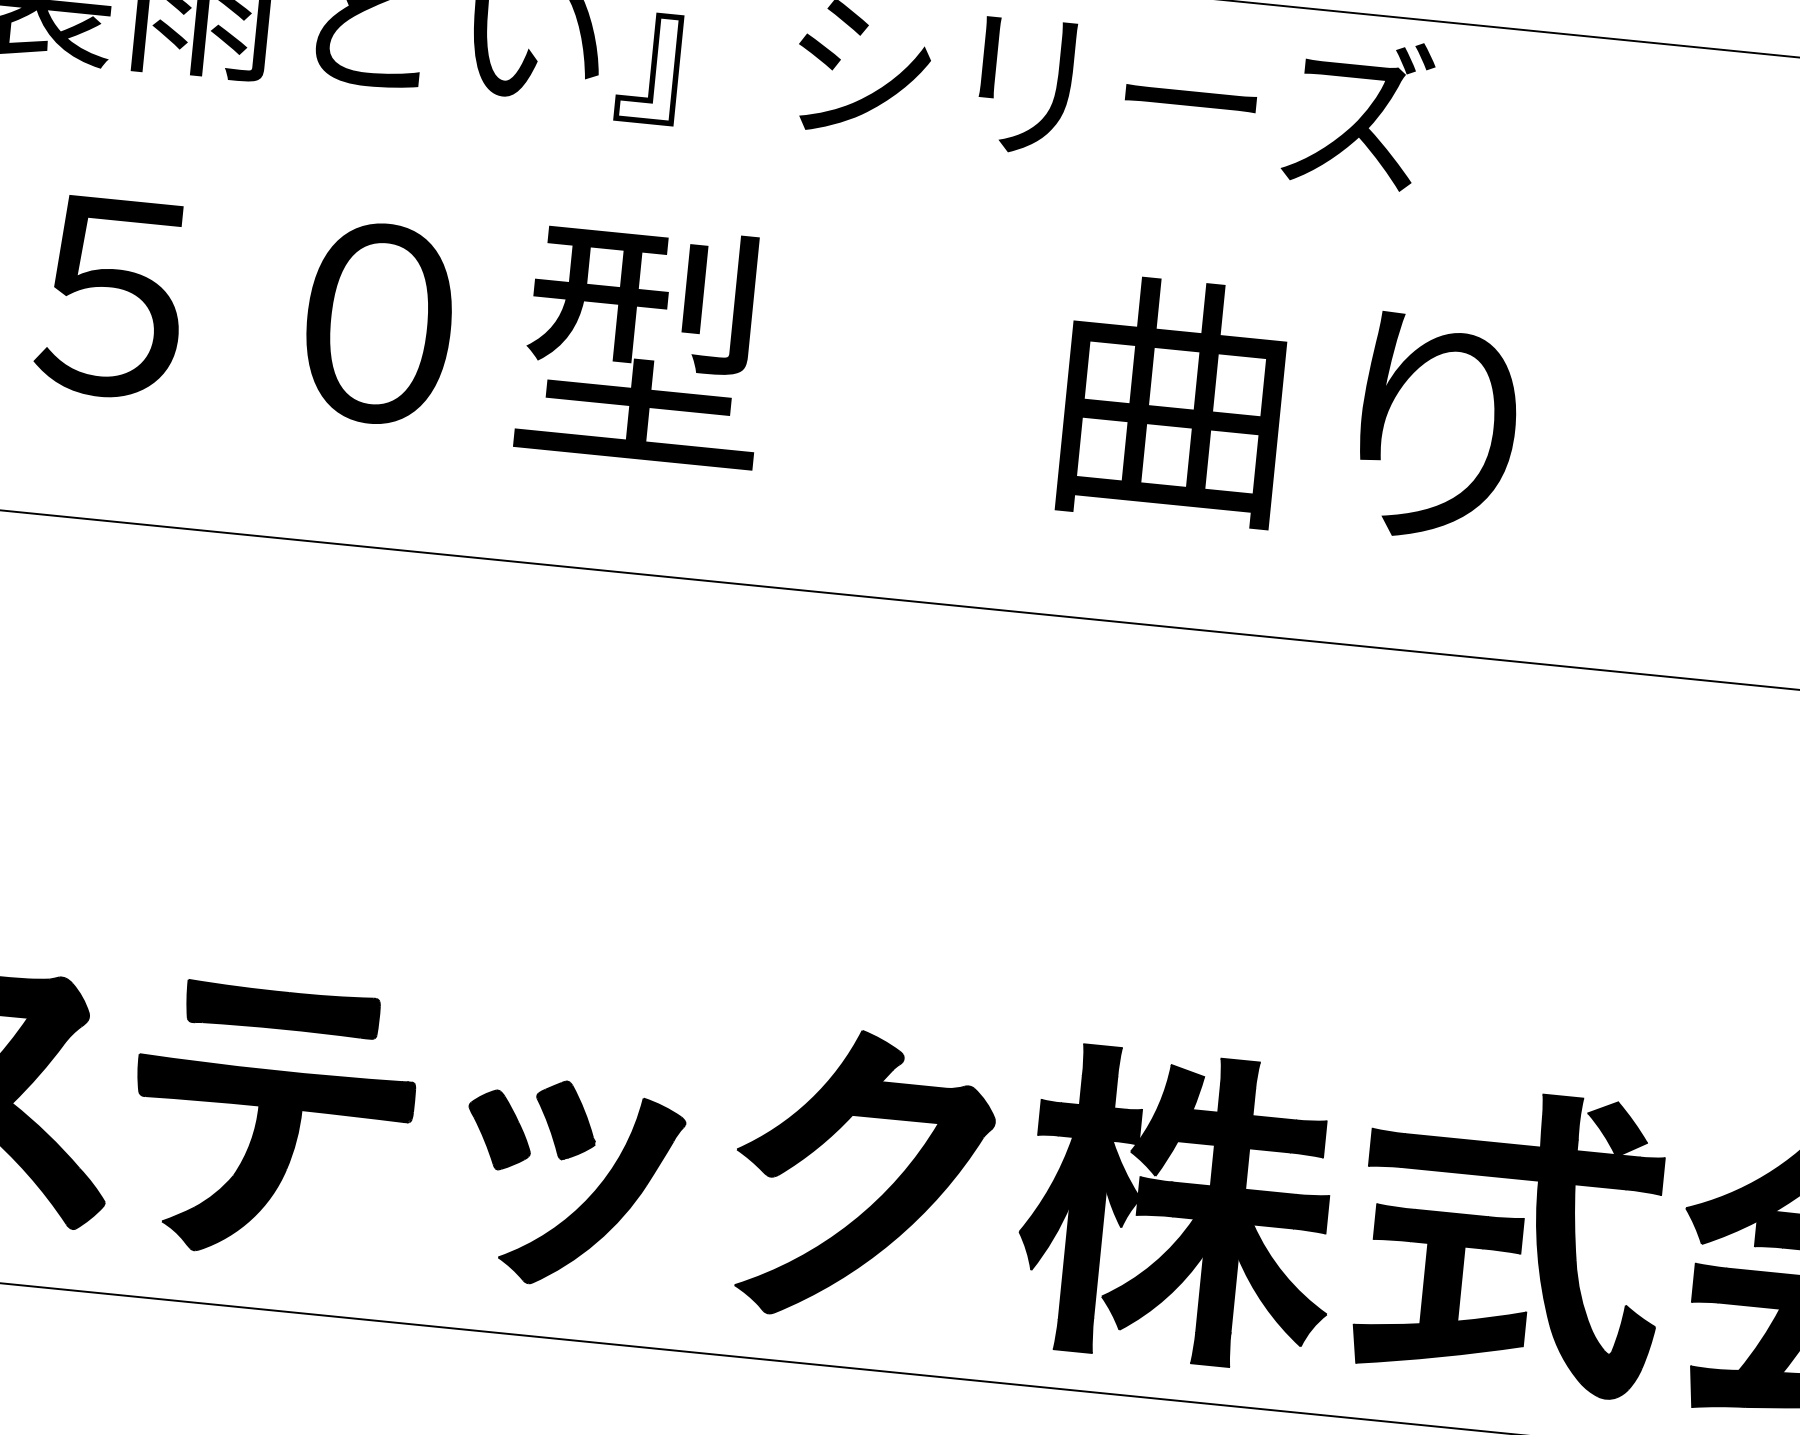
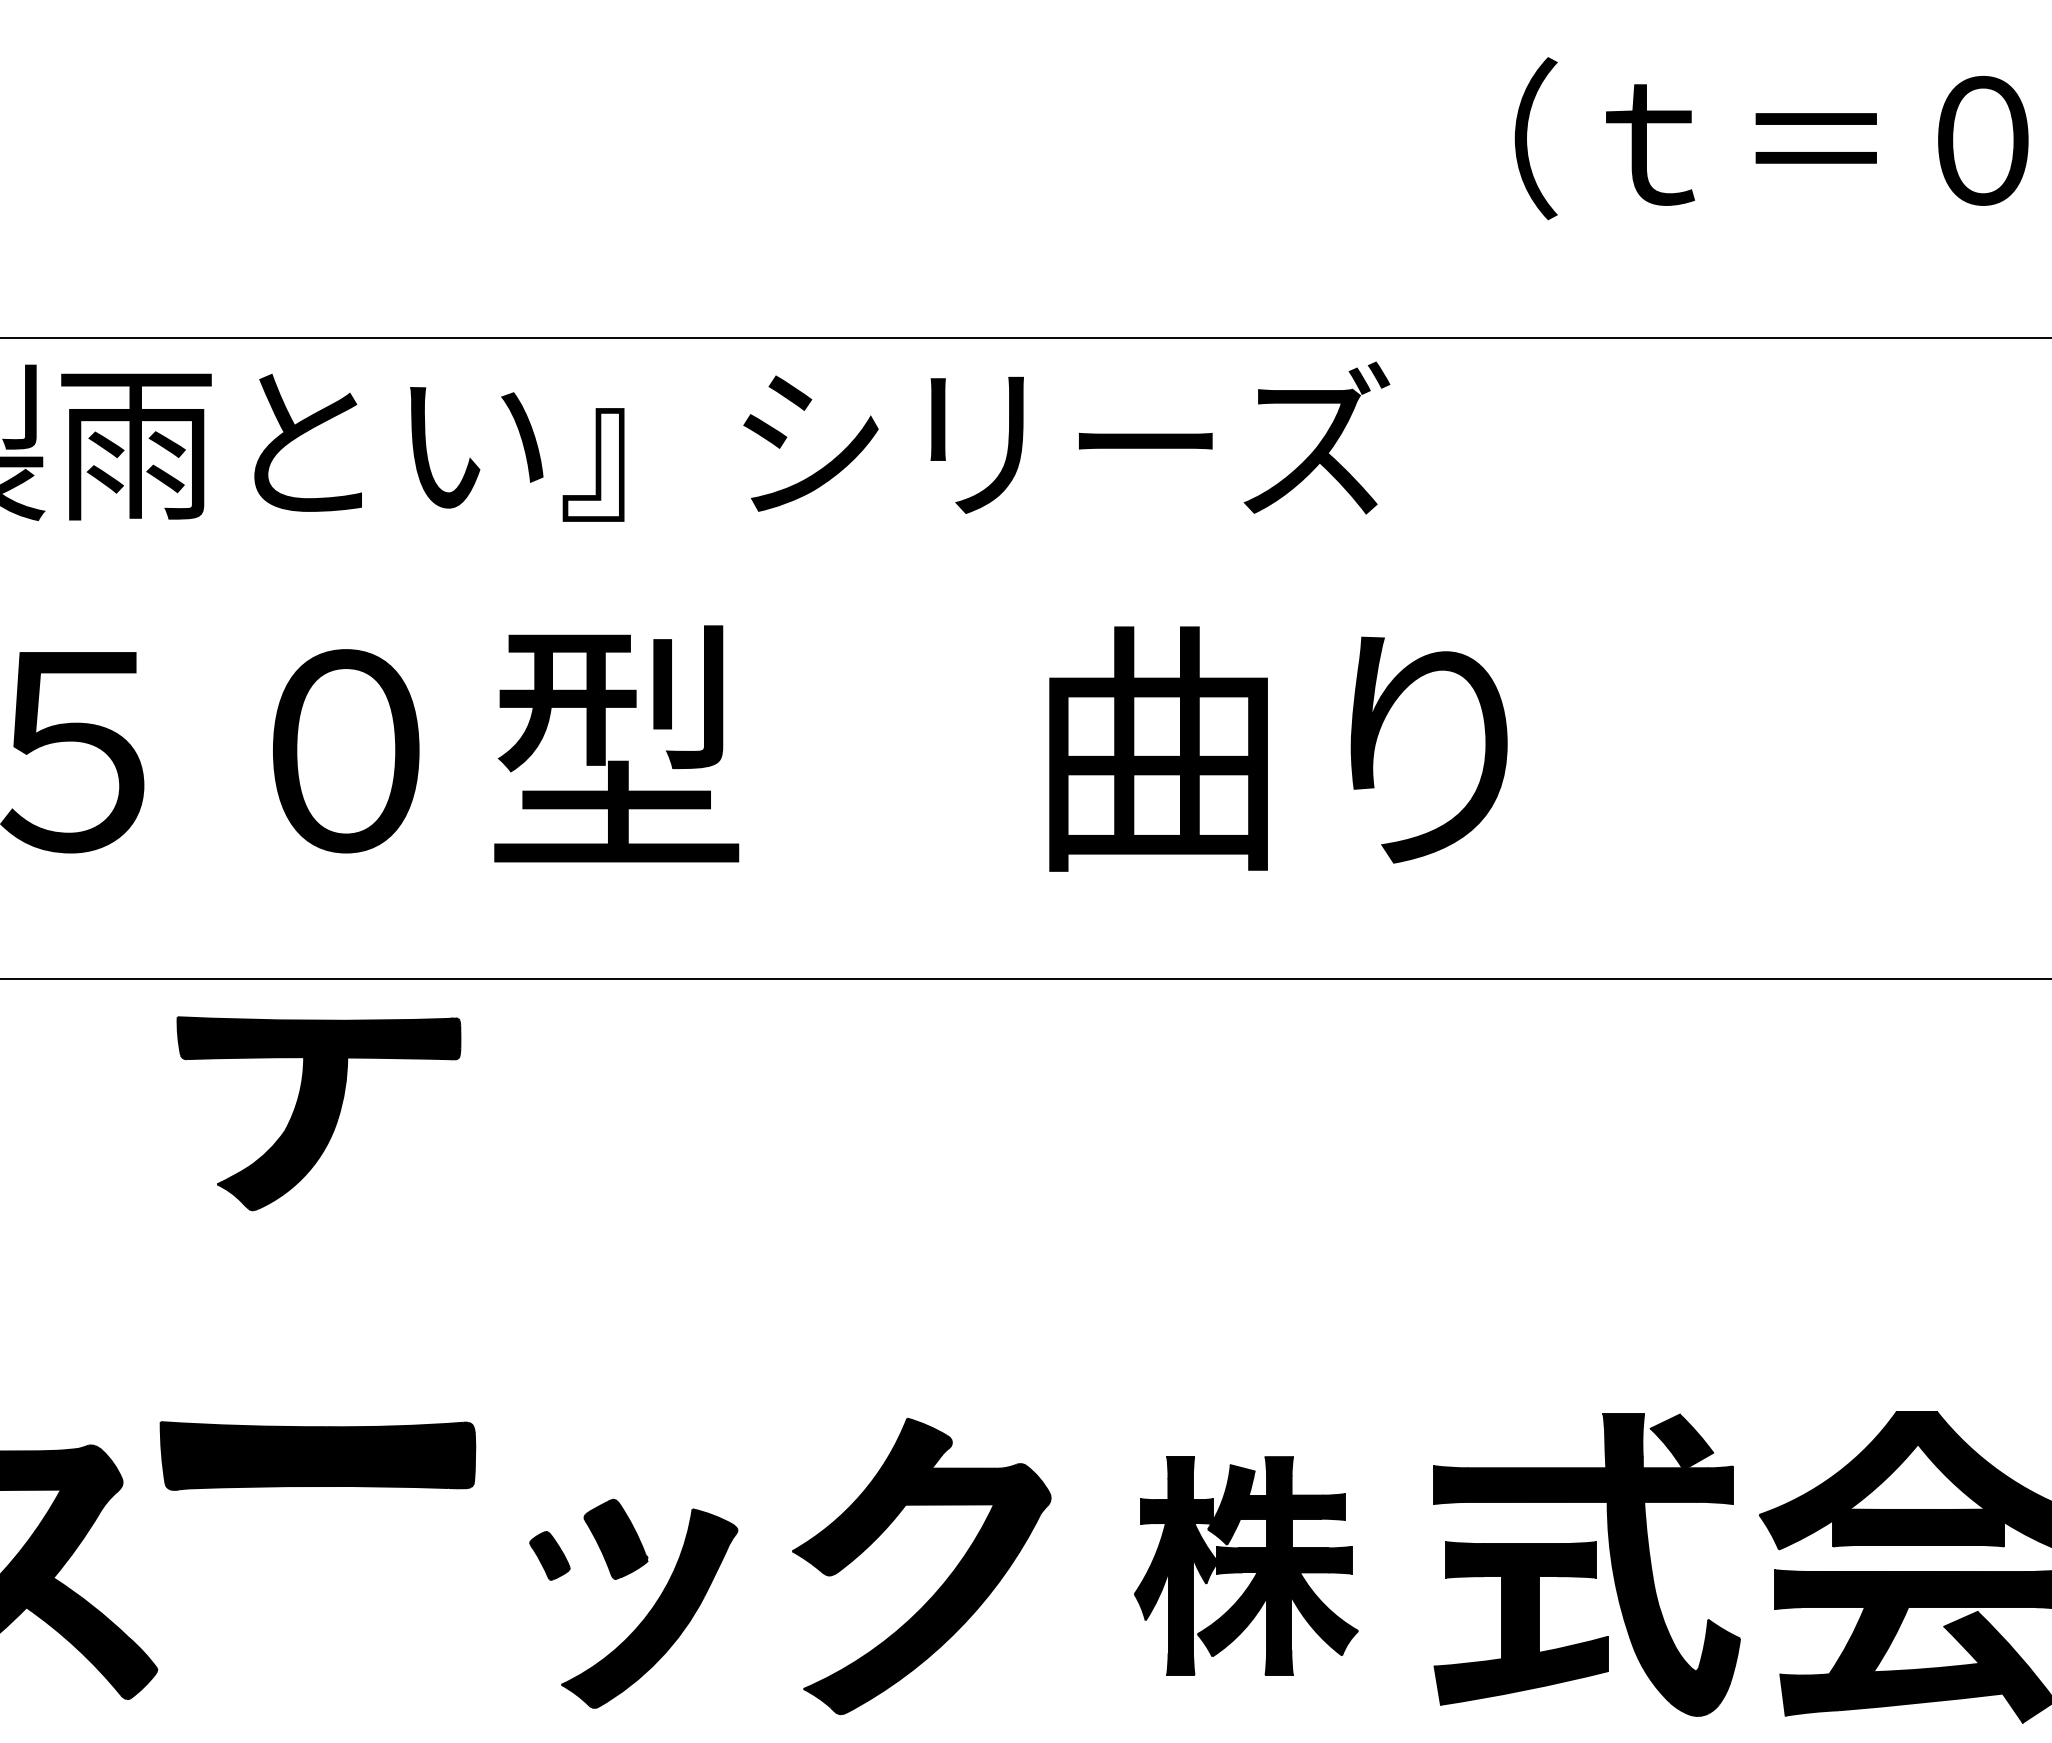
part: (282, 1010) -> (317, 1456), size x1.6
part: (499, 1129) -> (549, 1555), size x0.6
part: (267, 1162) -> (318, 1113), moved
part: (1179, 1207) -> (1246, 1565), size x0.7

